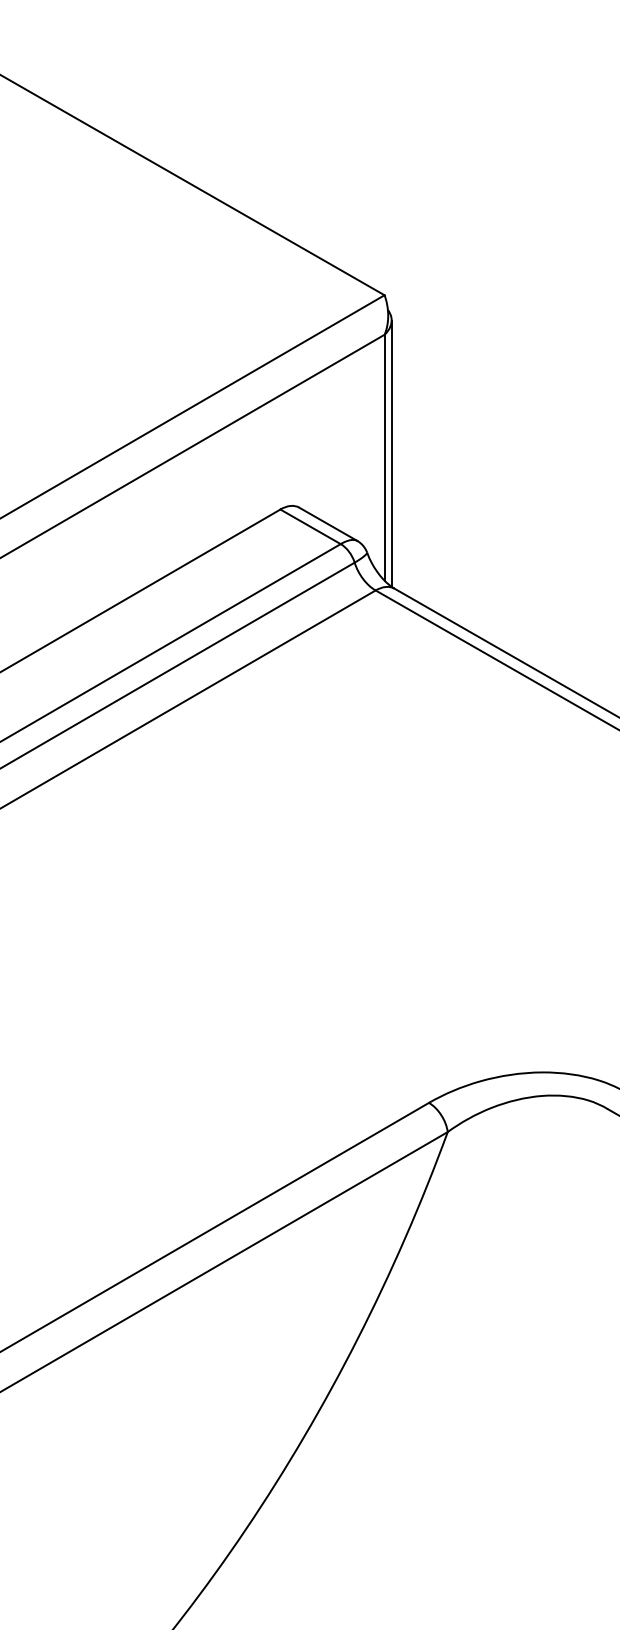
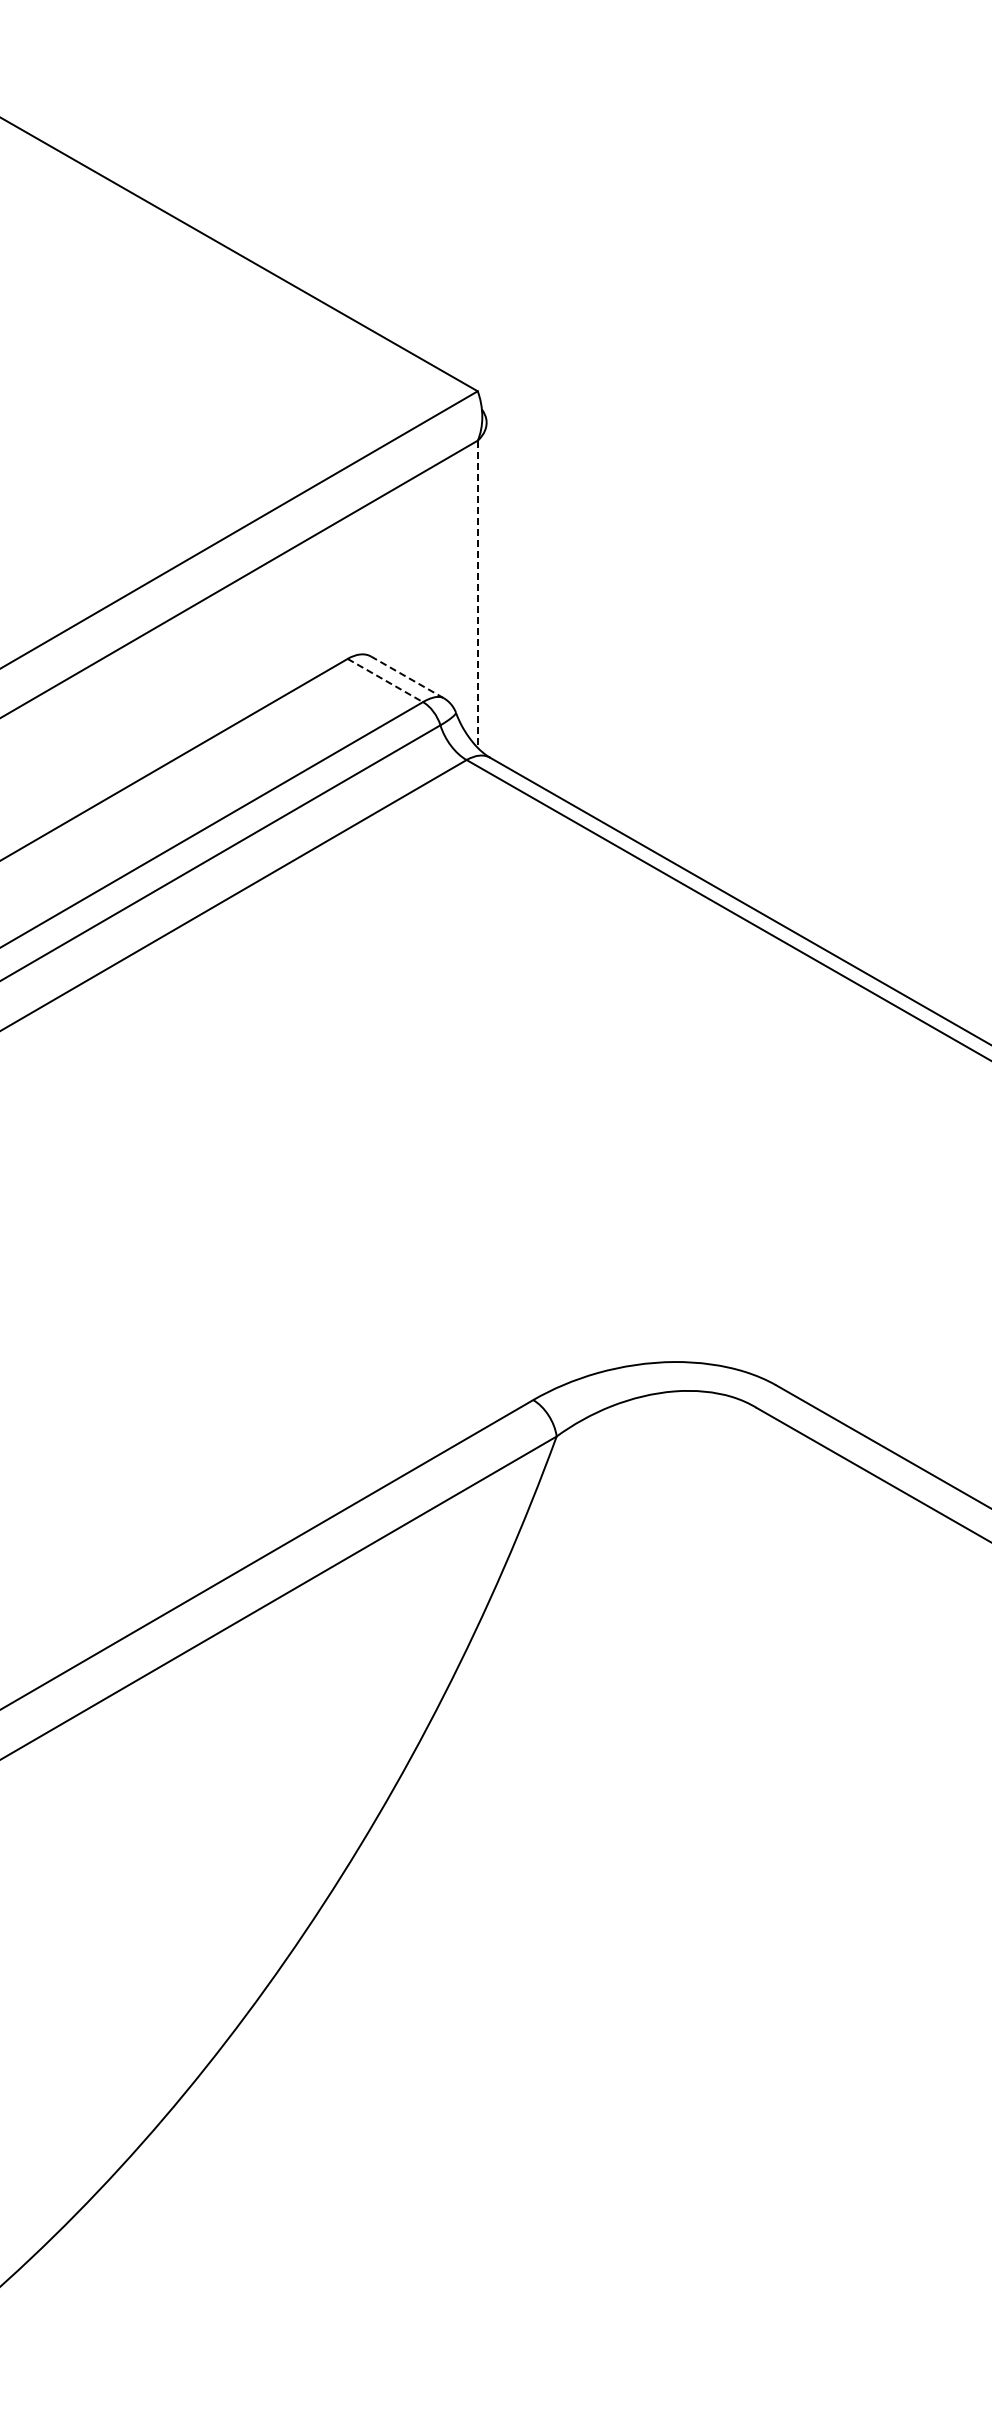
line: (391, 453) -> (486, 588), removed
line: (384, 457) -> (477, 594), solid -> dashed
line: (328, 524) -> (407, 677), solid -> dashed
line: (310, 526) -> (385, 680), solid -> dashed

